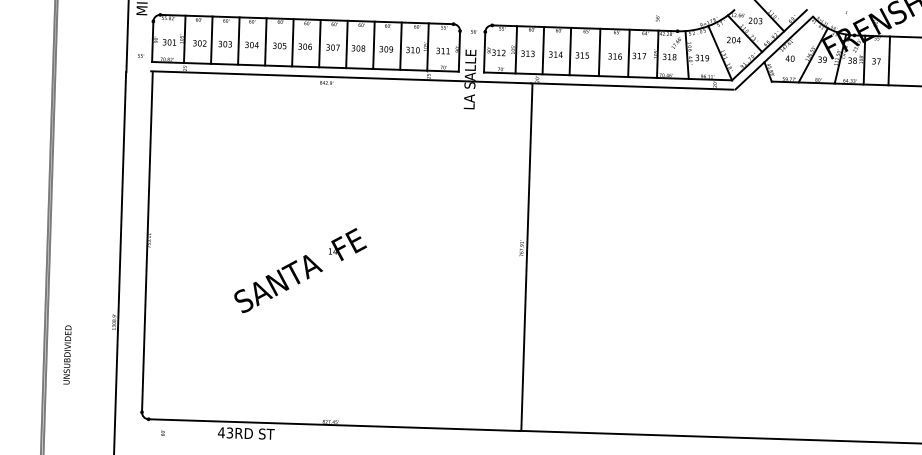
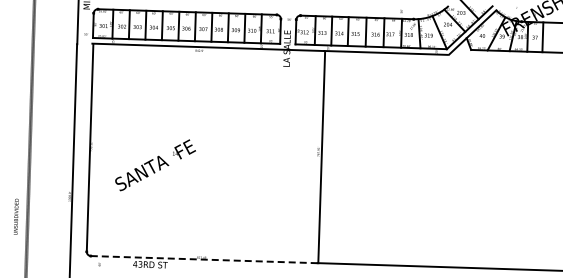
text: (300, 270) -> (155, 165), moved
text: (67, 354) -> (16, 216), moved
line: (334, 424) -> (204, 259), solid -> dashed

